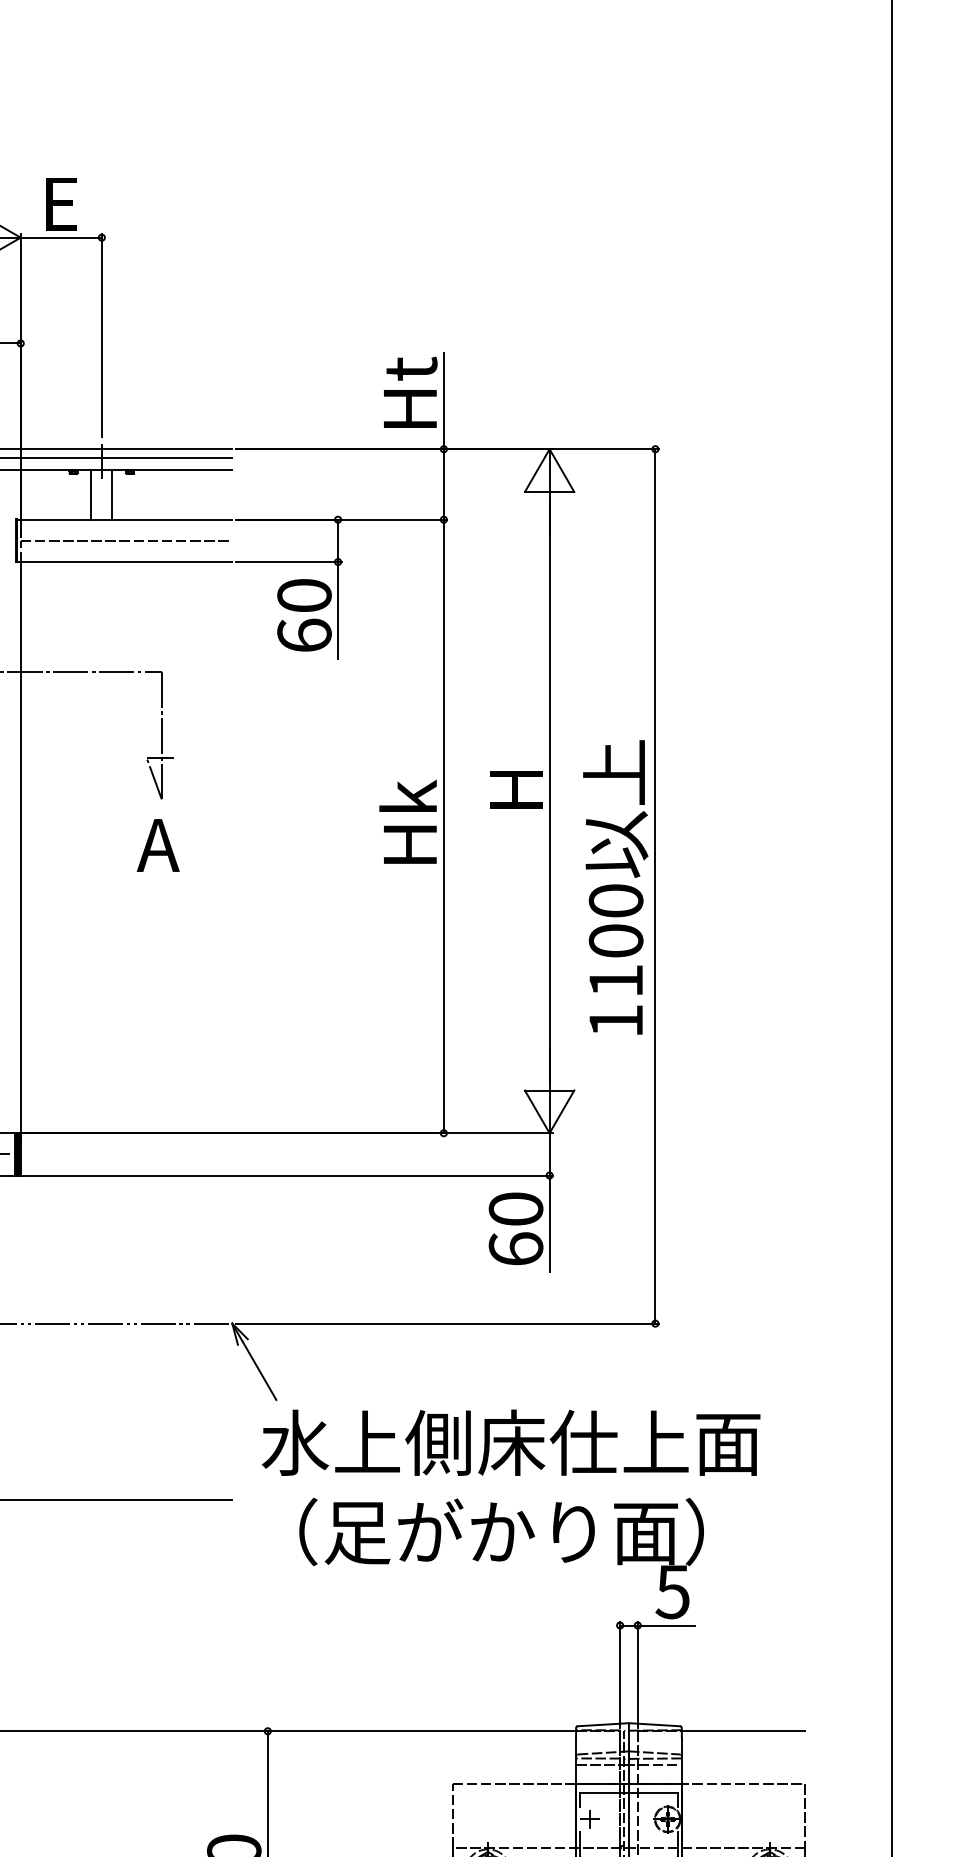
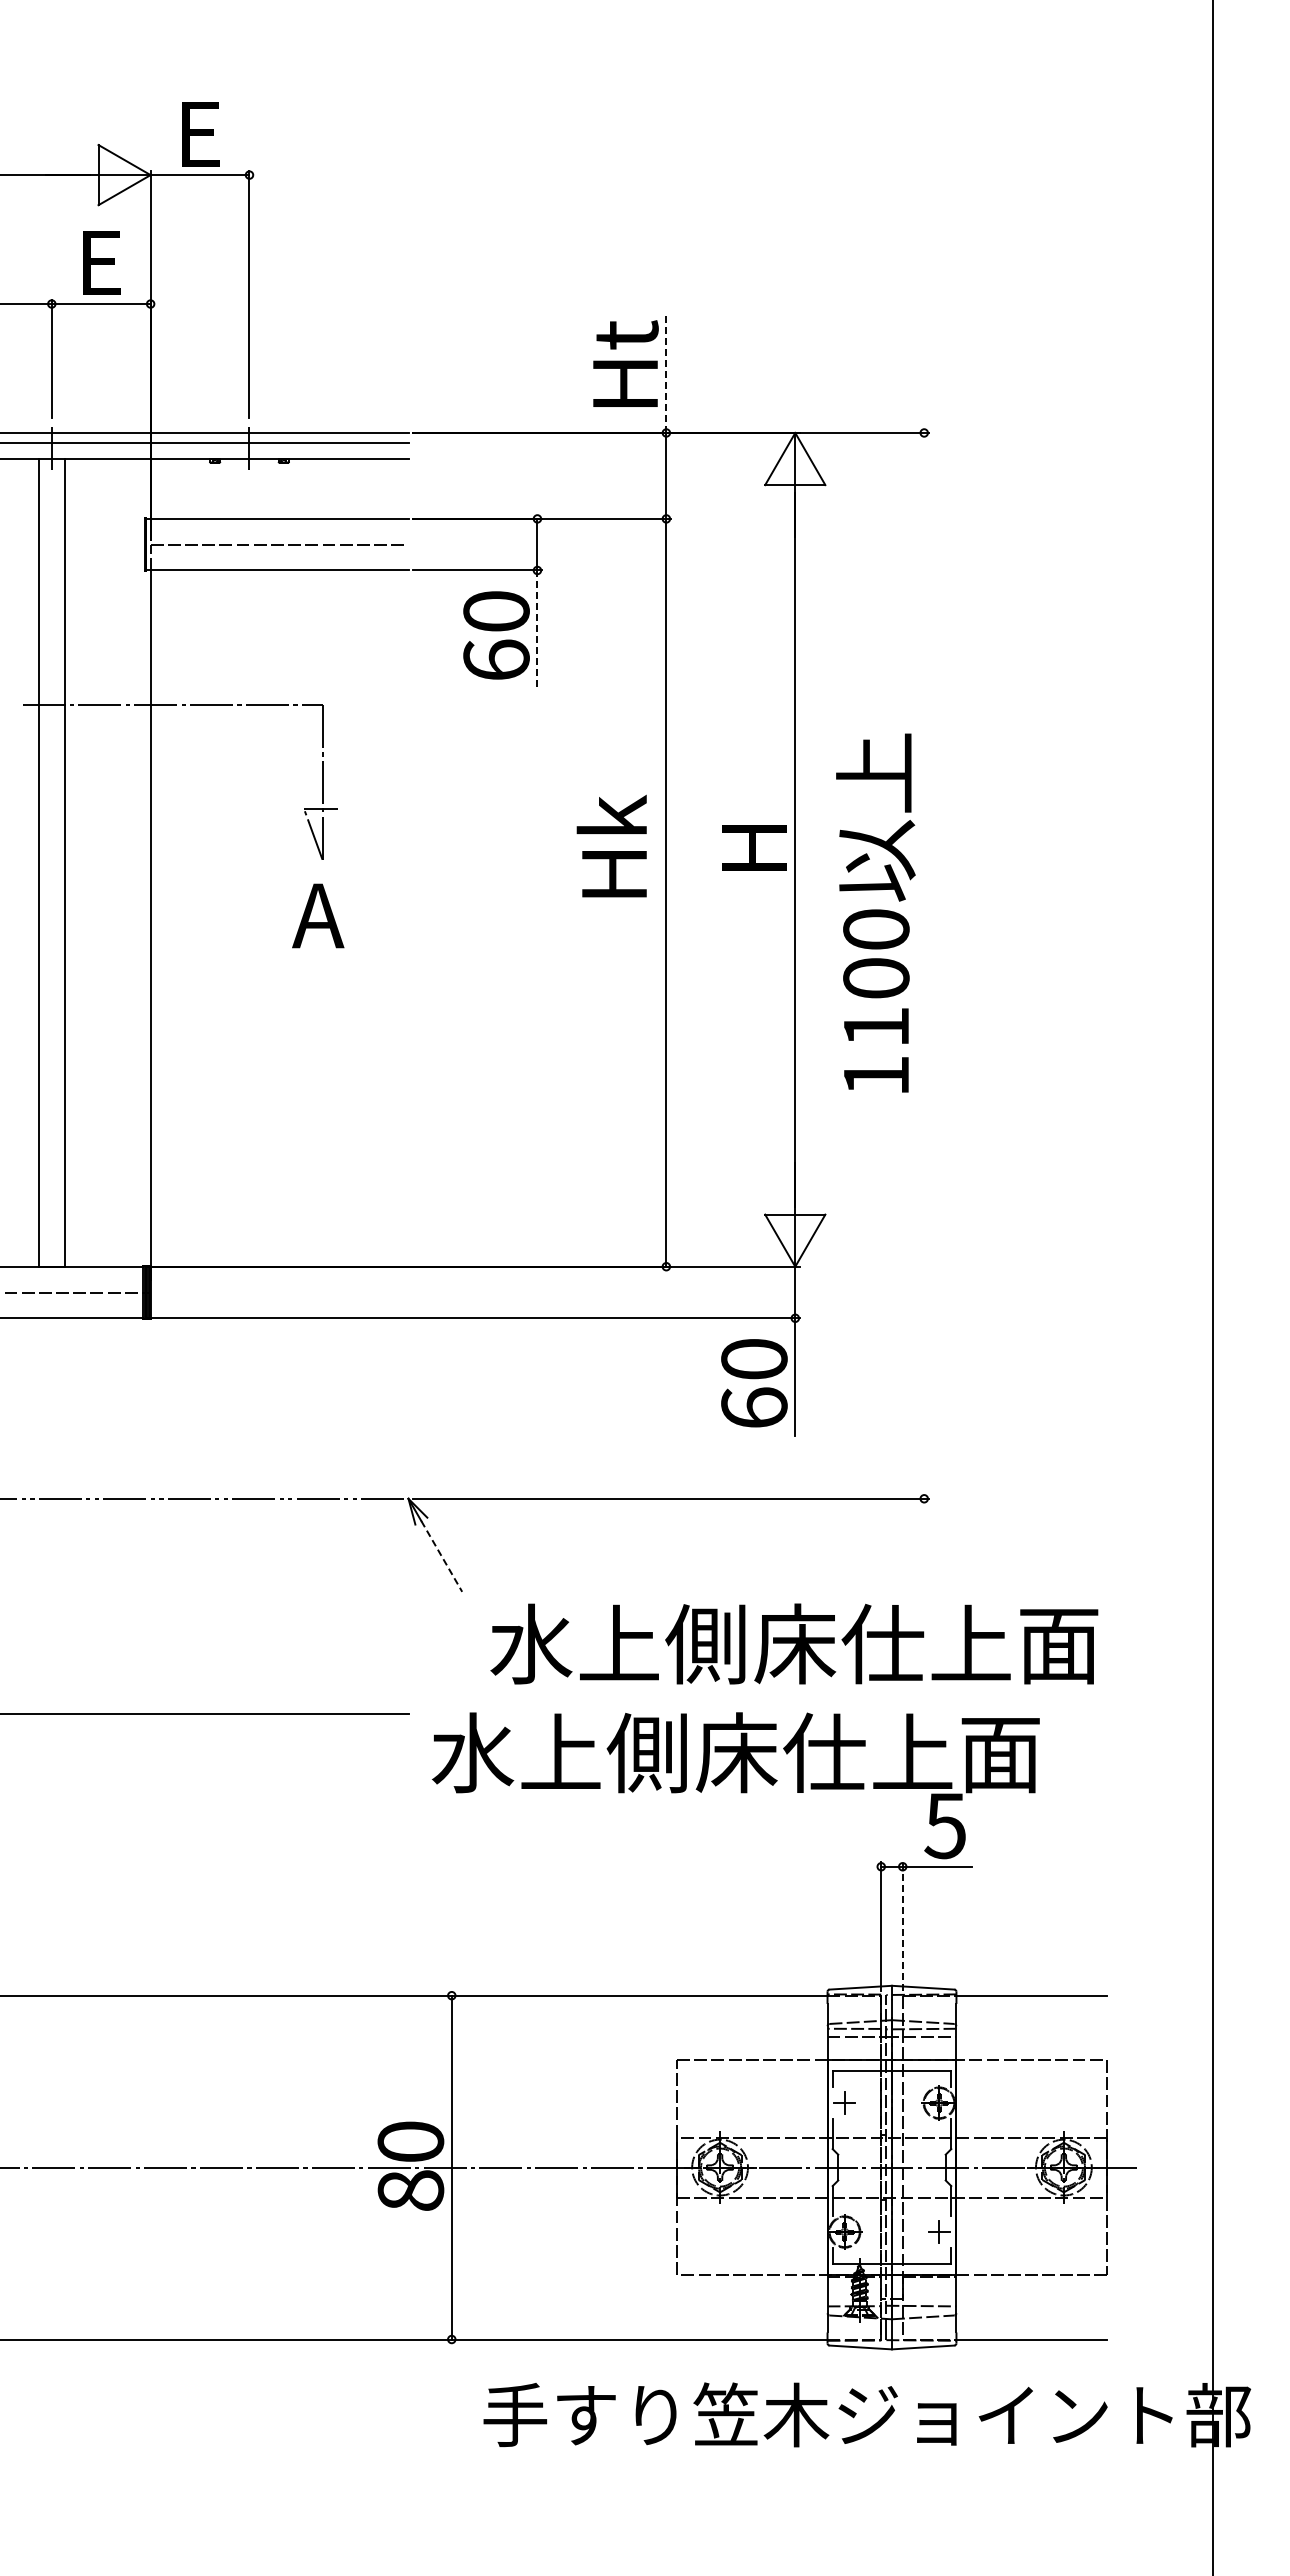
line: (443, 401) -> (666, 374), solid -> dashed
line: (91, 494) -> (236, 488), removed
line: (112, 494) -> (262, 488), removed
line: (338, 610) -> (537, 629), solid -> dashed
text: (407, 821) -> (611, 845), moved
text: (615, 886) -> (875, 912), moved
line: (655, 886) -> (924, 965), removed
line: (259, 1370) -> (441, 1556), solid -> dashed
text: (511, 1442) -> (794, 1643), moved
text: (500, 1531) -> (735, 1752), （足がかり面） -> 水上側床仕上面
line: (637, 1674) -> (902, 1926), solid -> dashed

